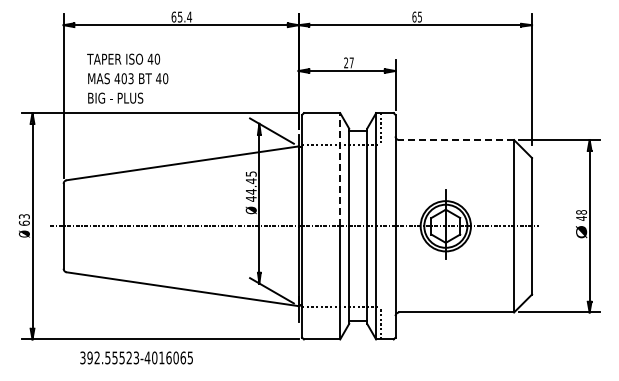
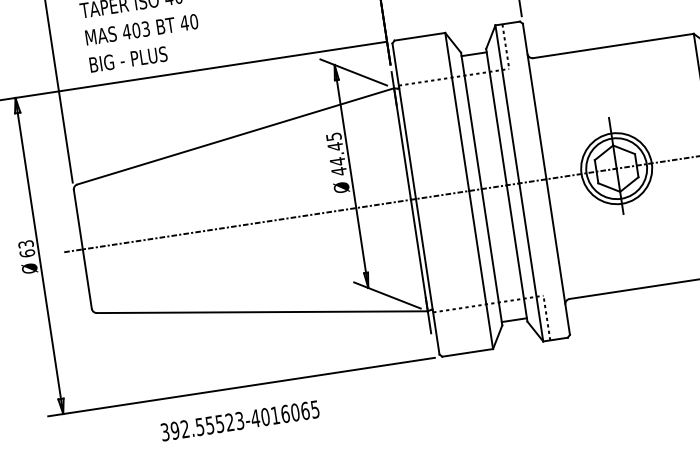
line: (456, 140) -> (613, 46), dashed -> solid
line: (340, 169) -> (457, 111), dashed -> solid
text: (136, 357) -> (239, 420), moved

